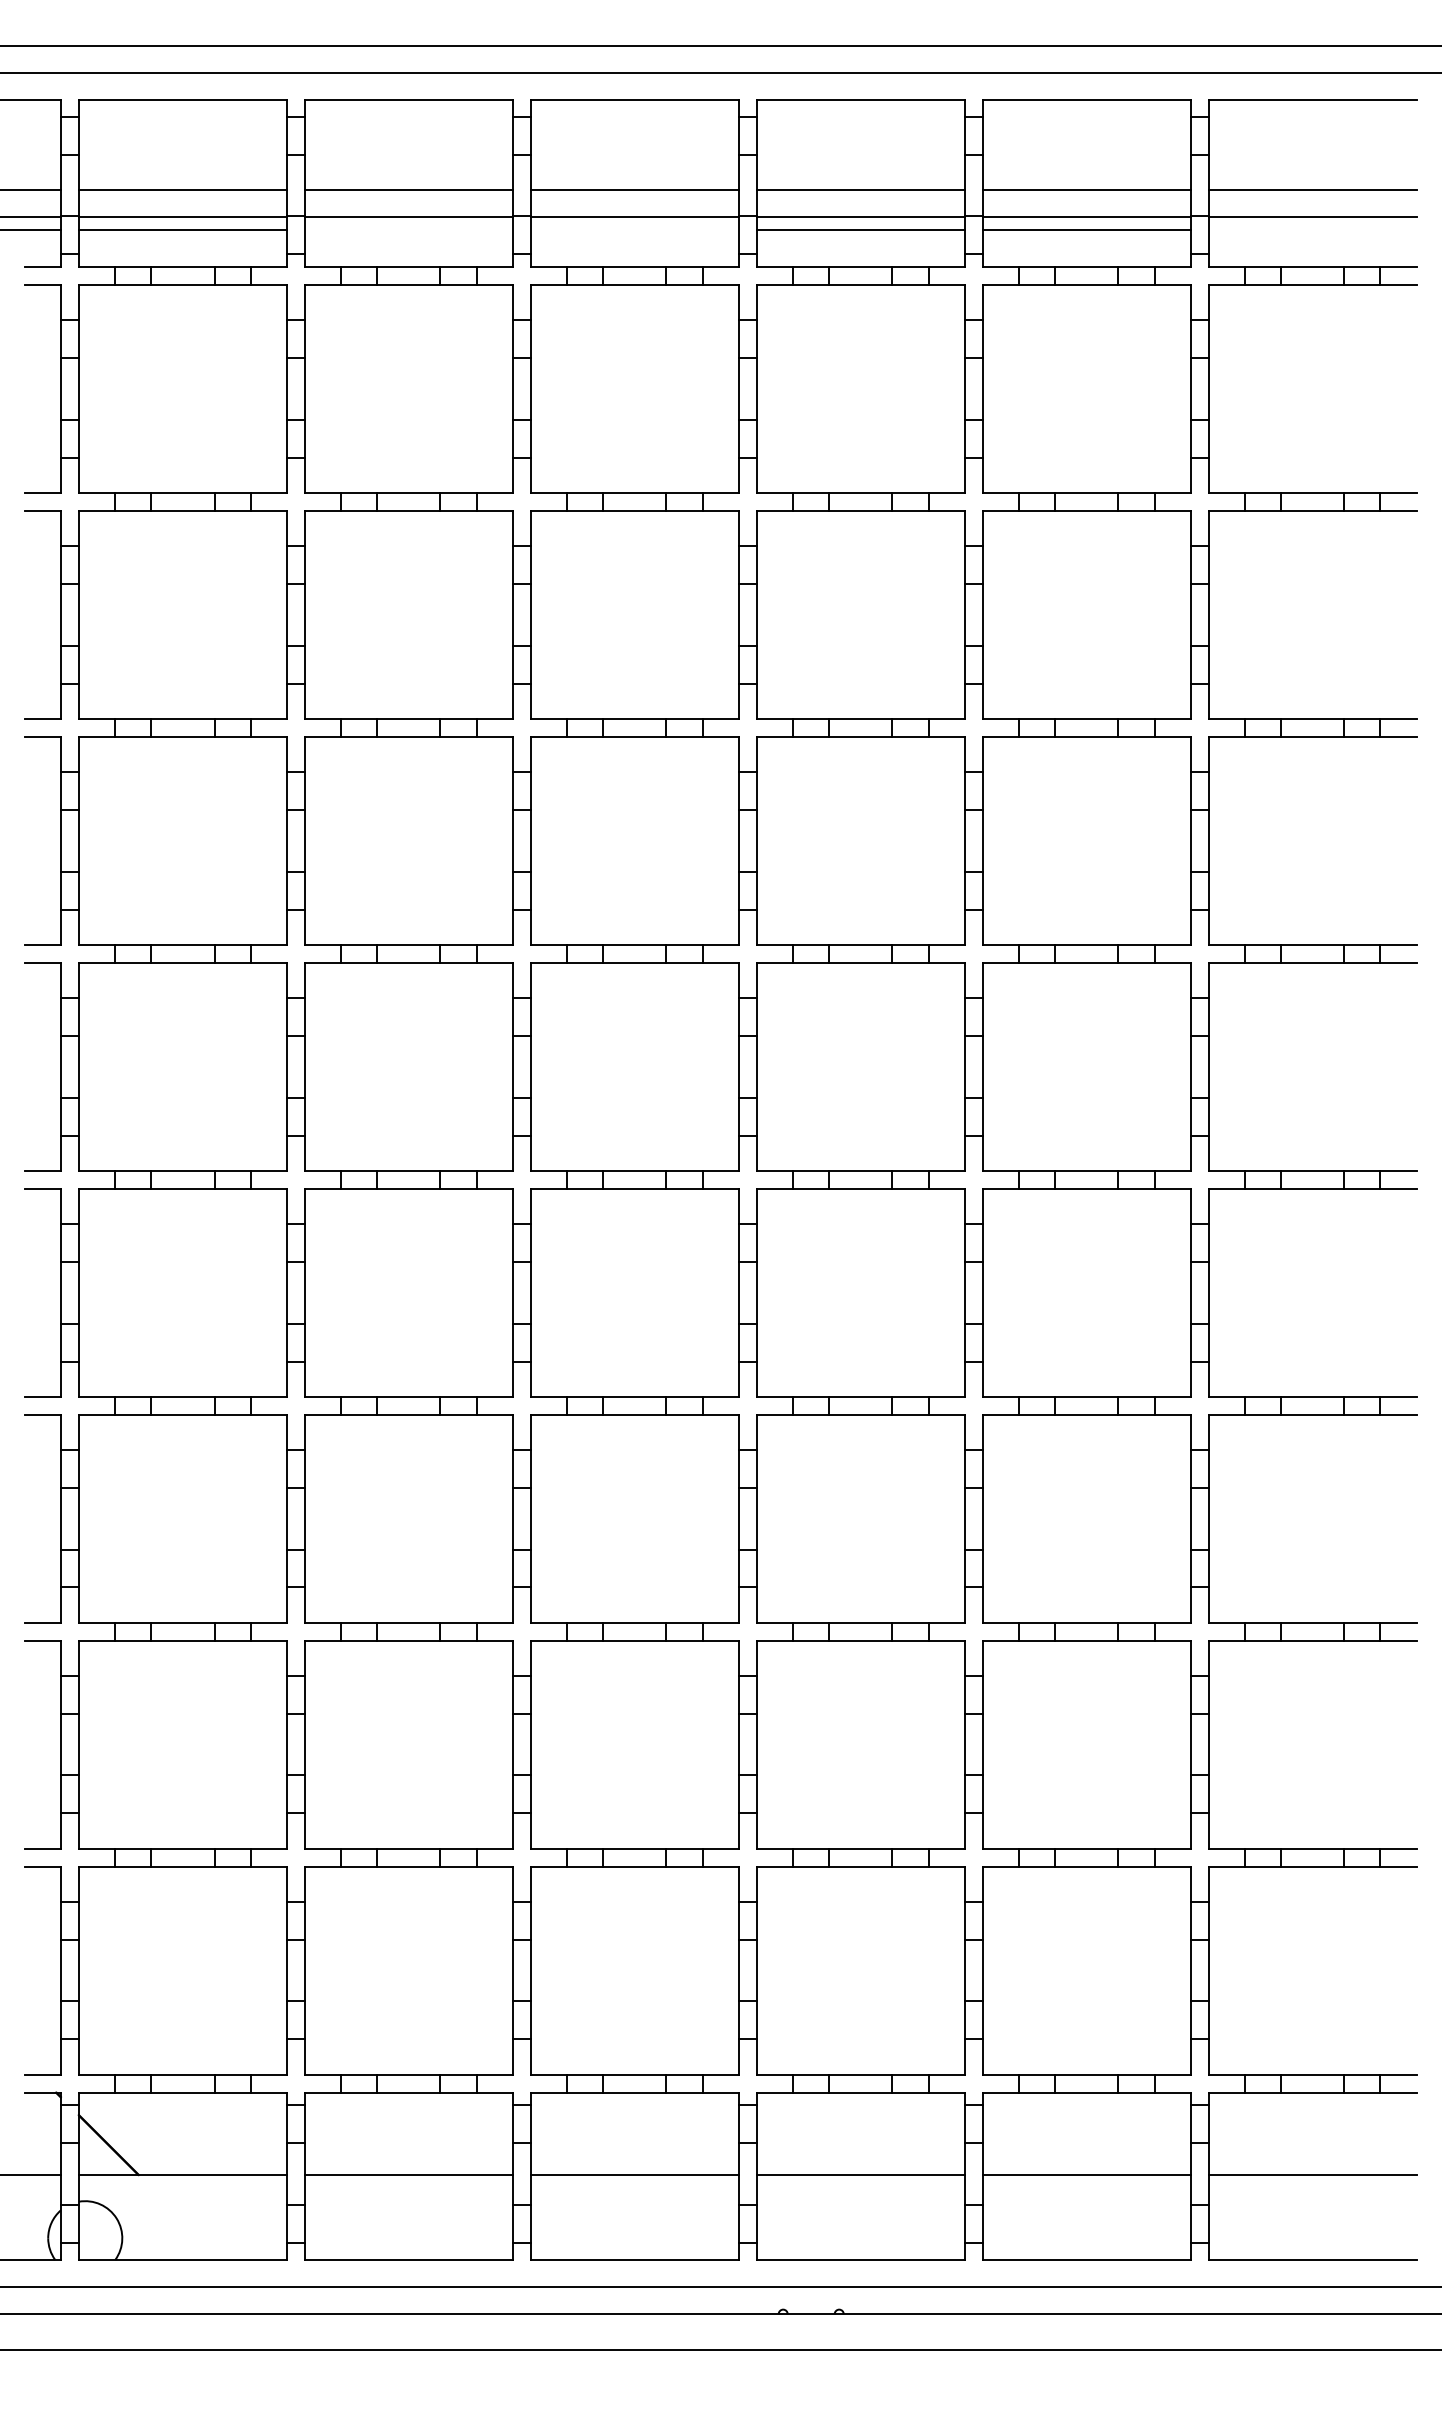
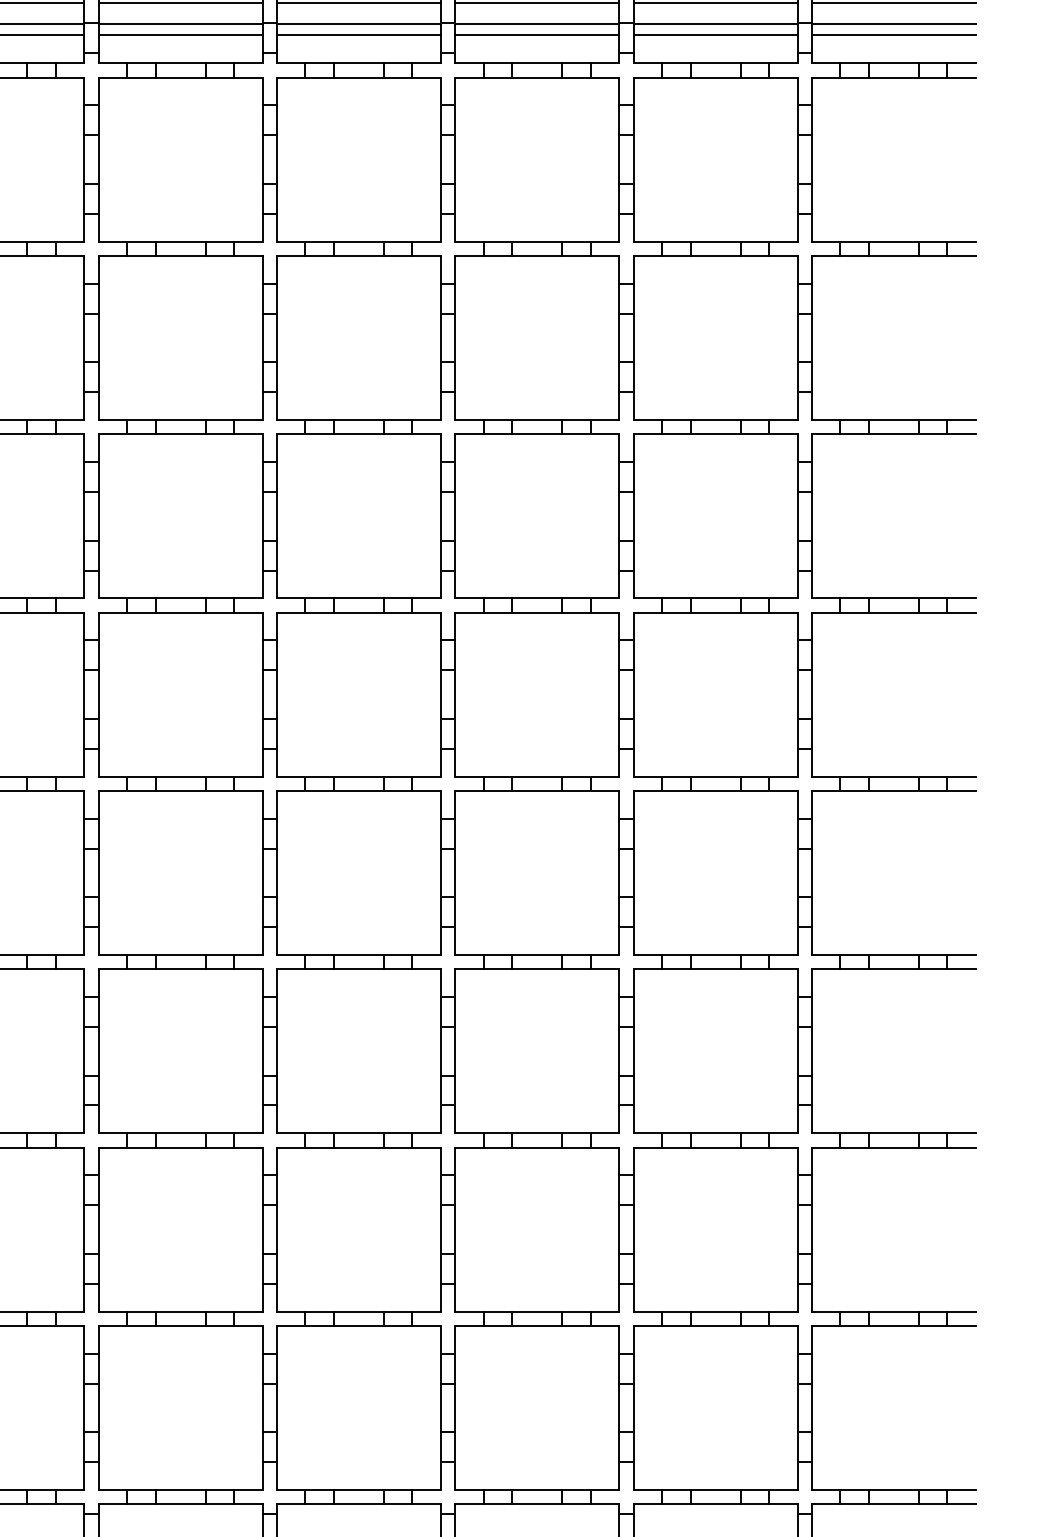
line: (408, 230) -> (180, 34), added
line: (634, 230) -> (358, 34), added
line: (1312, 230) -> (893, 34), added

